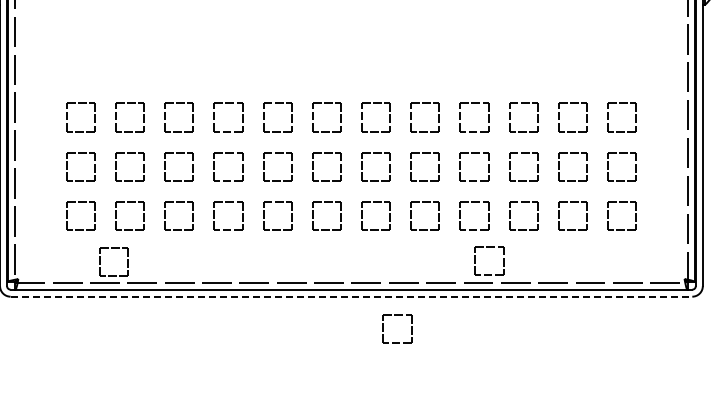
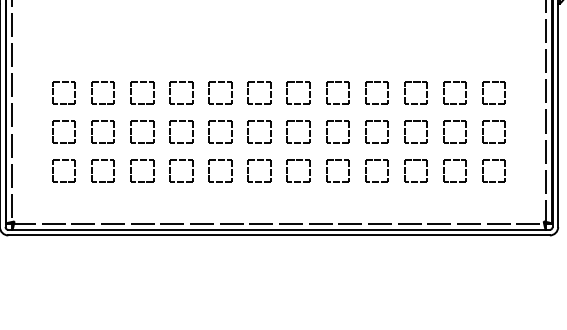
part: (489, 247) -> (388, 196), removed
part: (113, 248) -> (90, 197), removed
line: (351, 296) -> (279, 235), dashed -> solid
part: (397, 315) -> (315, 250), removed

